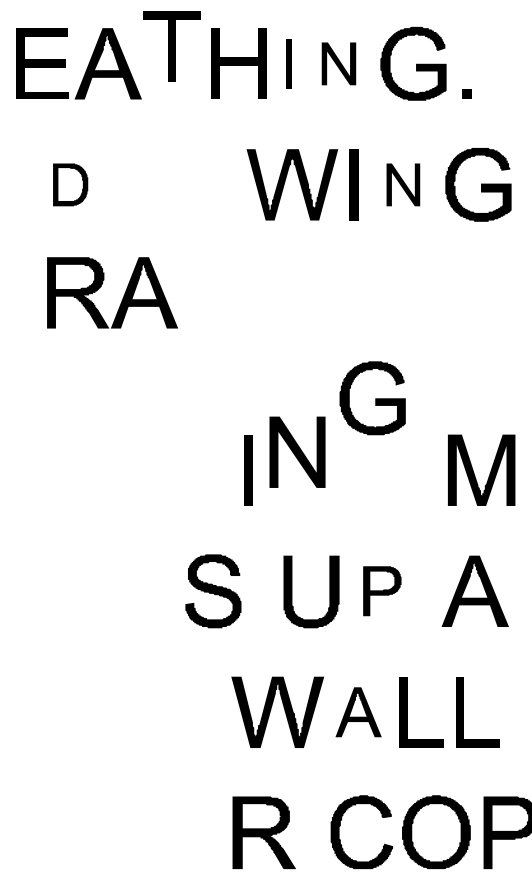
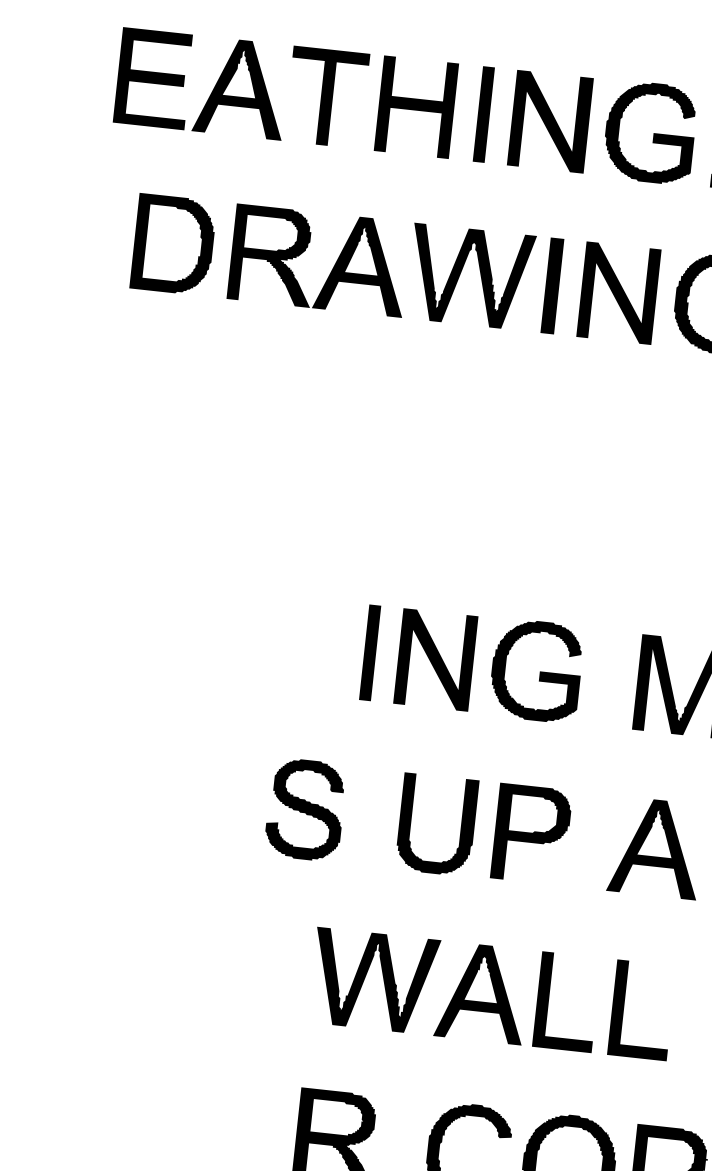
part: (171, 46) -> (326, 97), moved
part: (289, 63) -> (484, 114), size x1.43
part: (338, 63) -> (549, 121), size x1.67
part: (70, 184) -> (173, 244), size x1.67
part: (403, 184) -> (619, 292), size x1.67
part: (123, 295) -> (333, 265), moved
part: (372, 398) -> (536, 671), moved
part: (297, 451) -> (435, 658), moved
part: (382, 590) -> (532, 833), size x1.43
part: (358, 711) -> (482, 991), size x1.43

